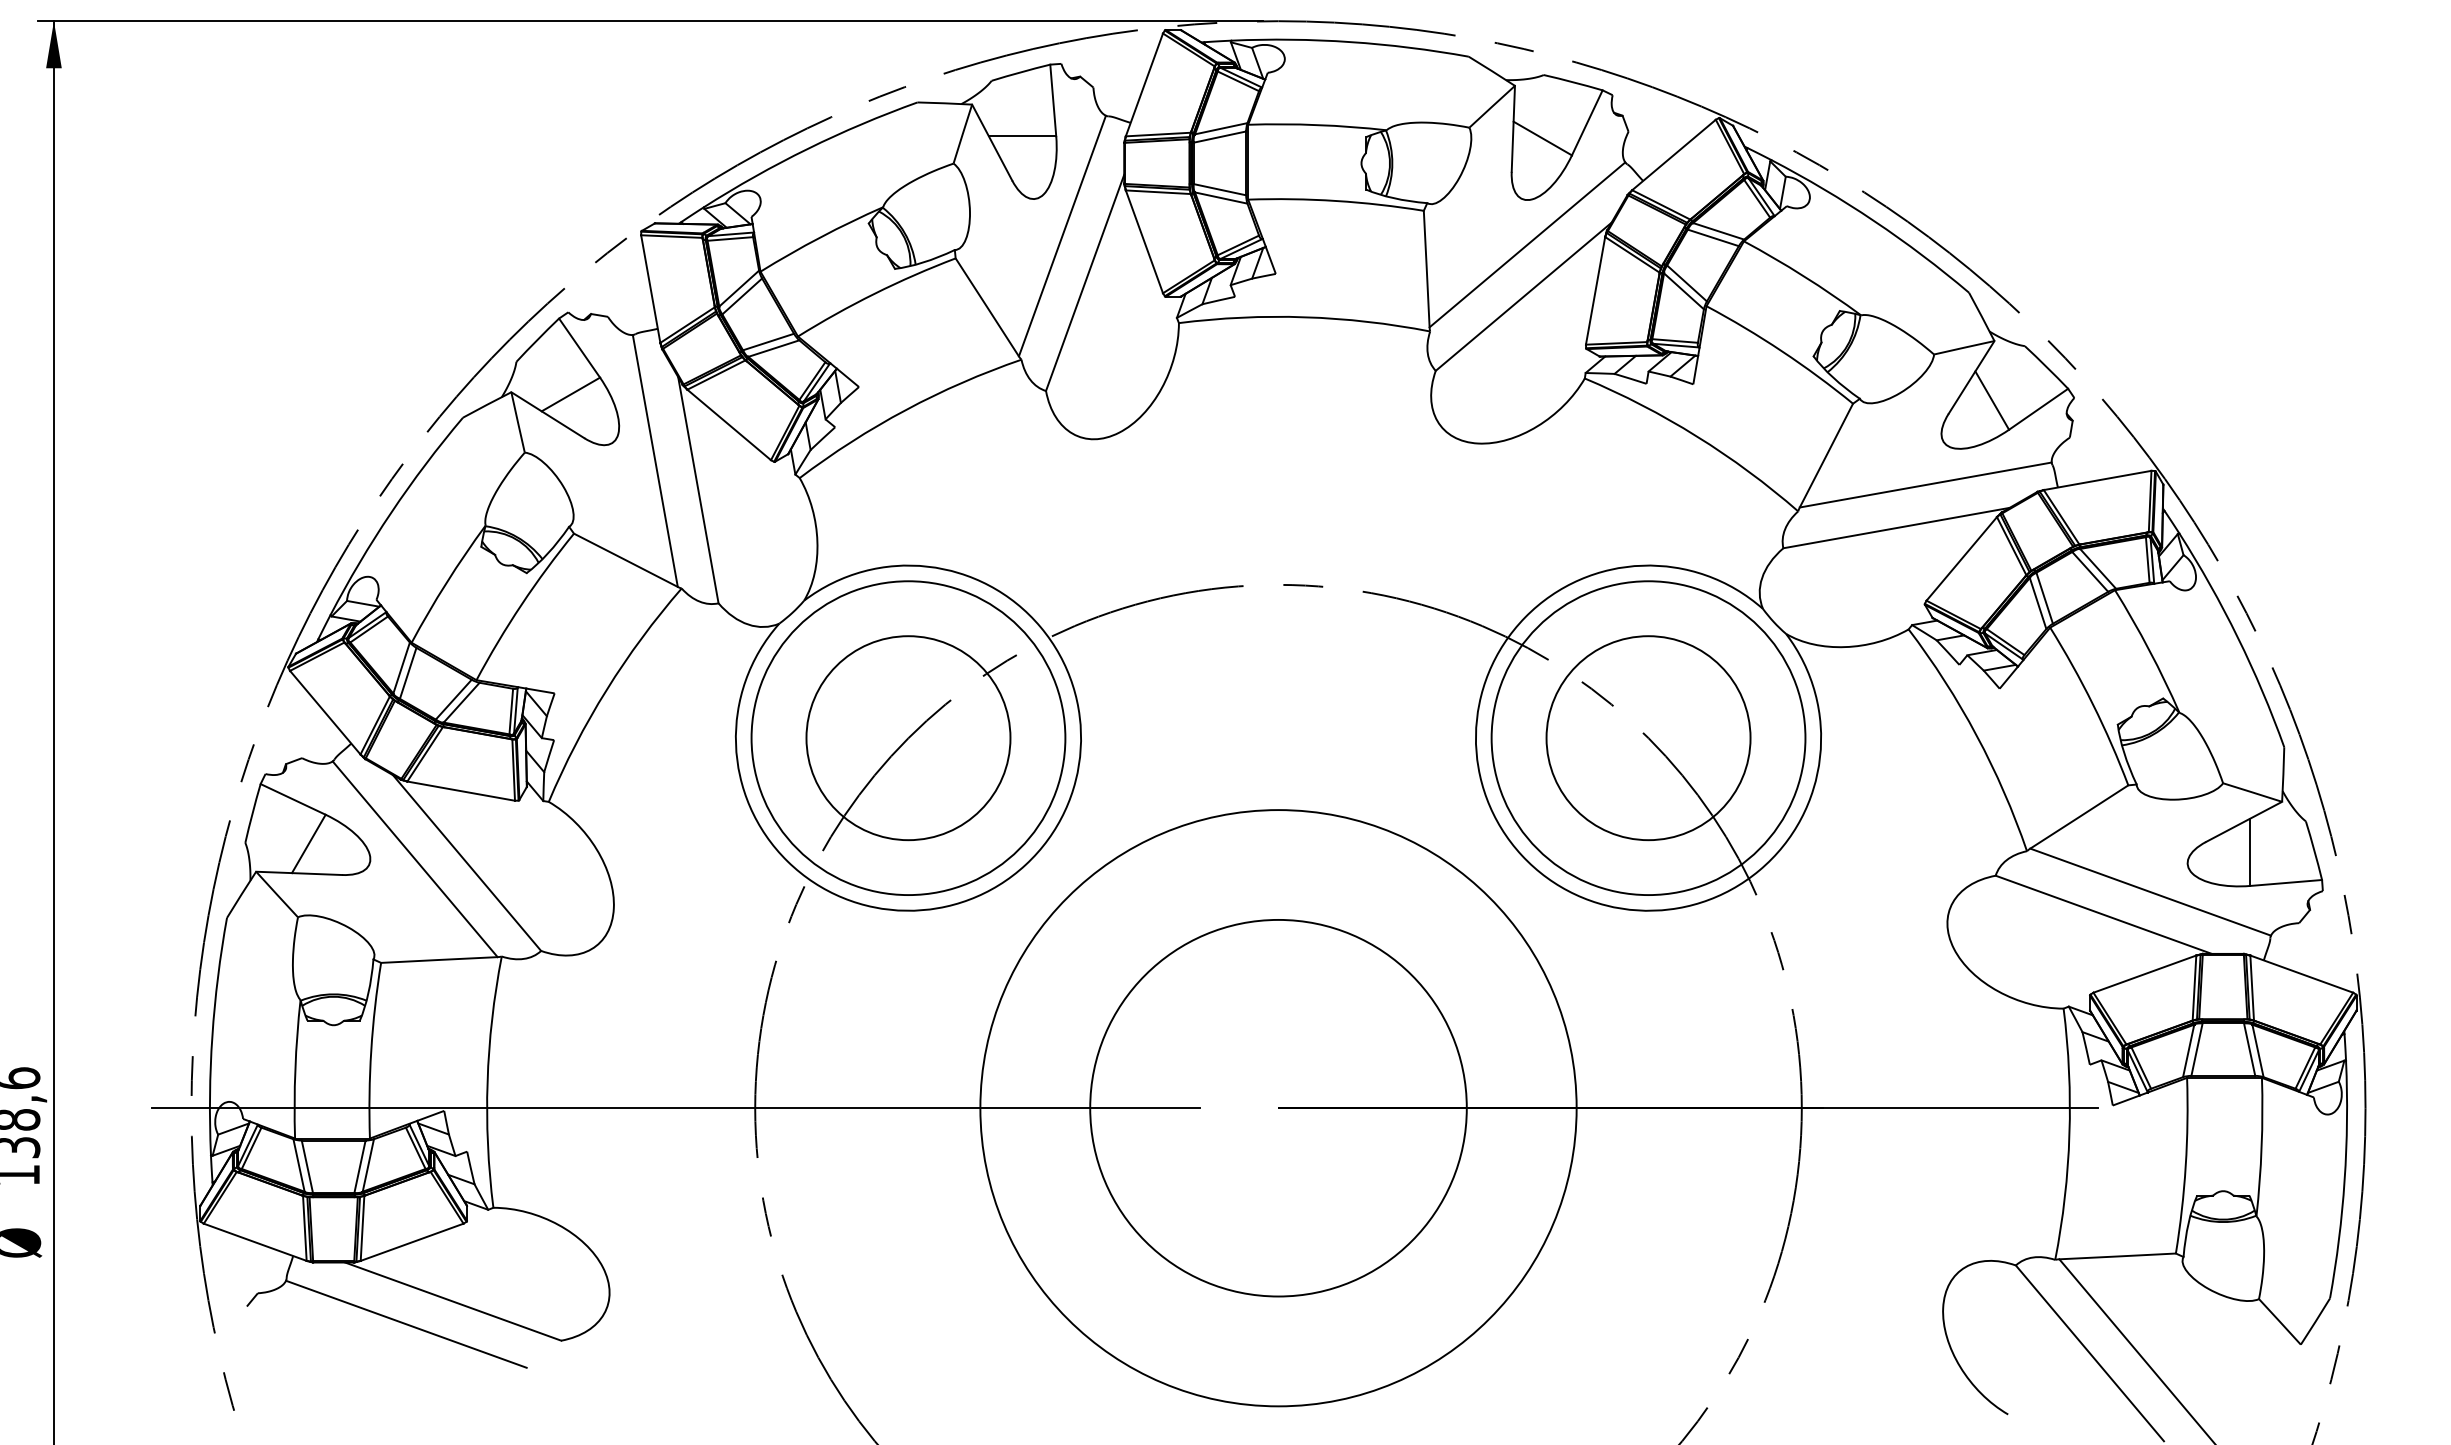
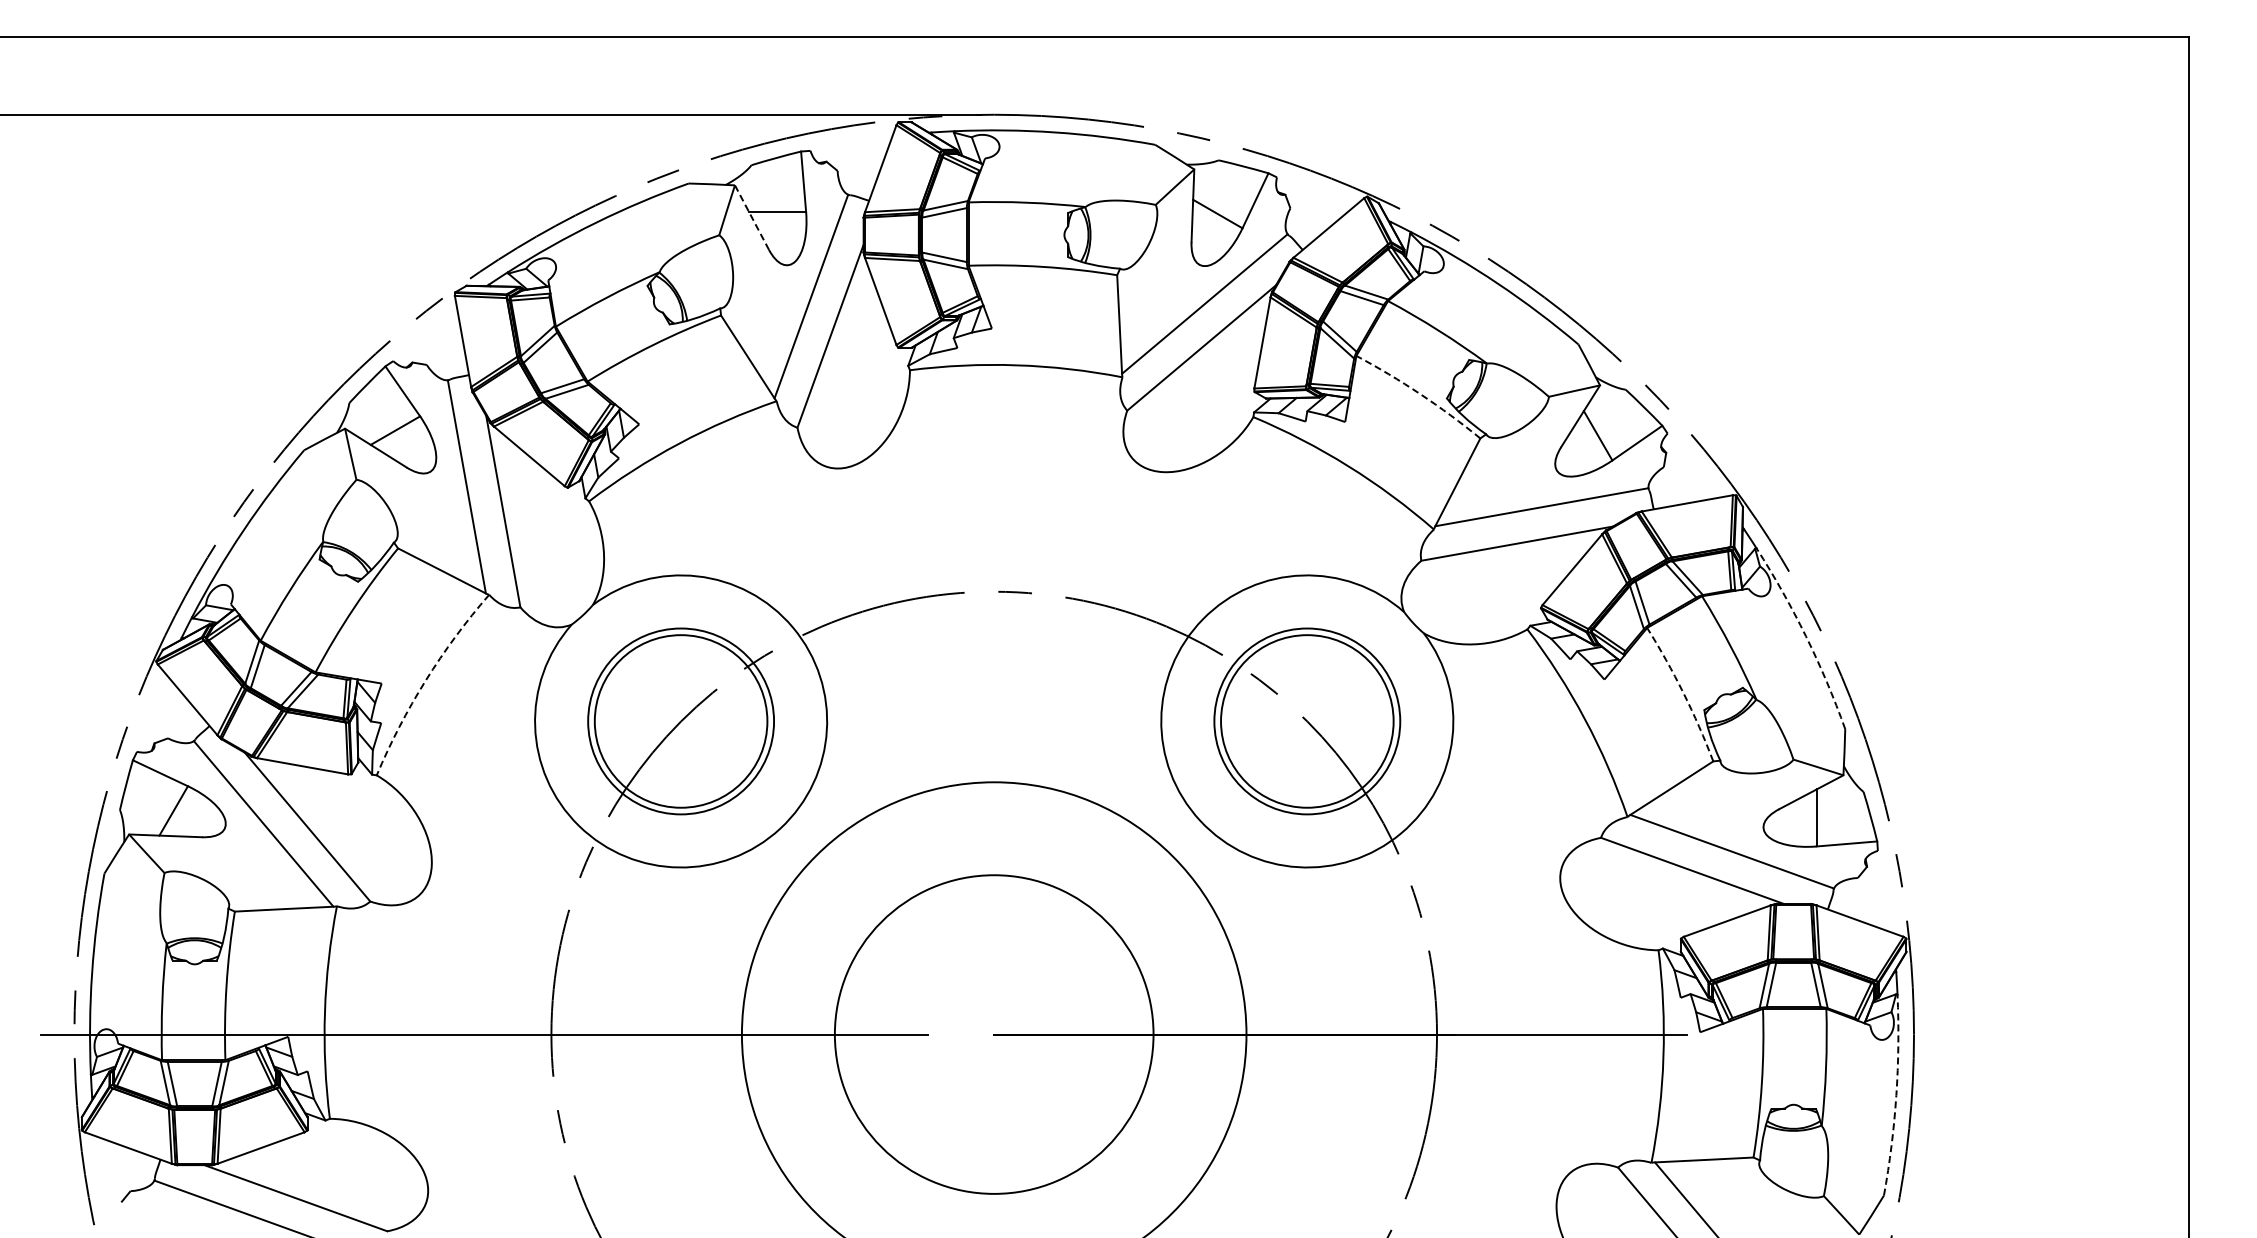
line: (992, 142) -> (752, 217), solid -> dashed
arc: (1782, 351) -> (1420, 394), solid -> dashed
arc: (2237, 637) -> (1805, 636), solid -> dashed
arc: (606, 689) -> (425, 680), solid -> dashed
arc: (2093, 705) -> (1683, 693), solid -> dashed
circle: (907, 738) -> (680, 721), size x0.7
circle: (1648, 738) -> (1307, 721), size x0.7
arc: (2344, 1180) -> (1896, 1095), solid -> dashed

